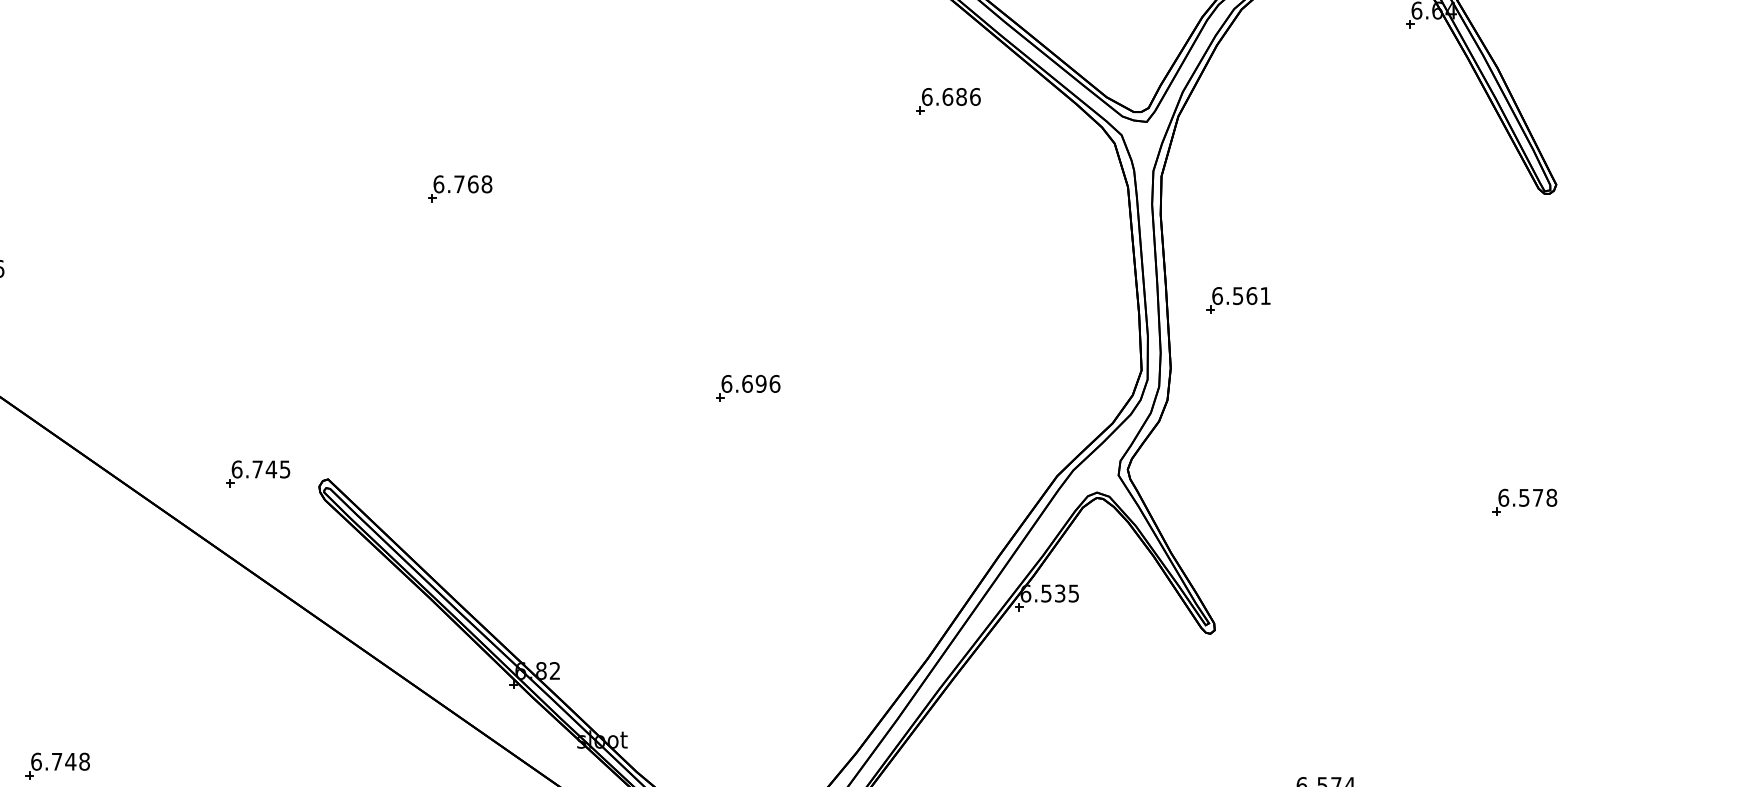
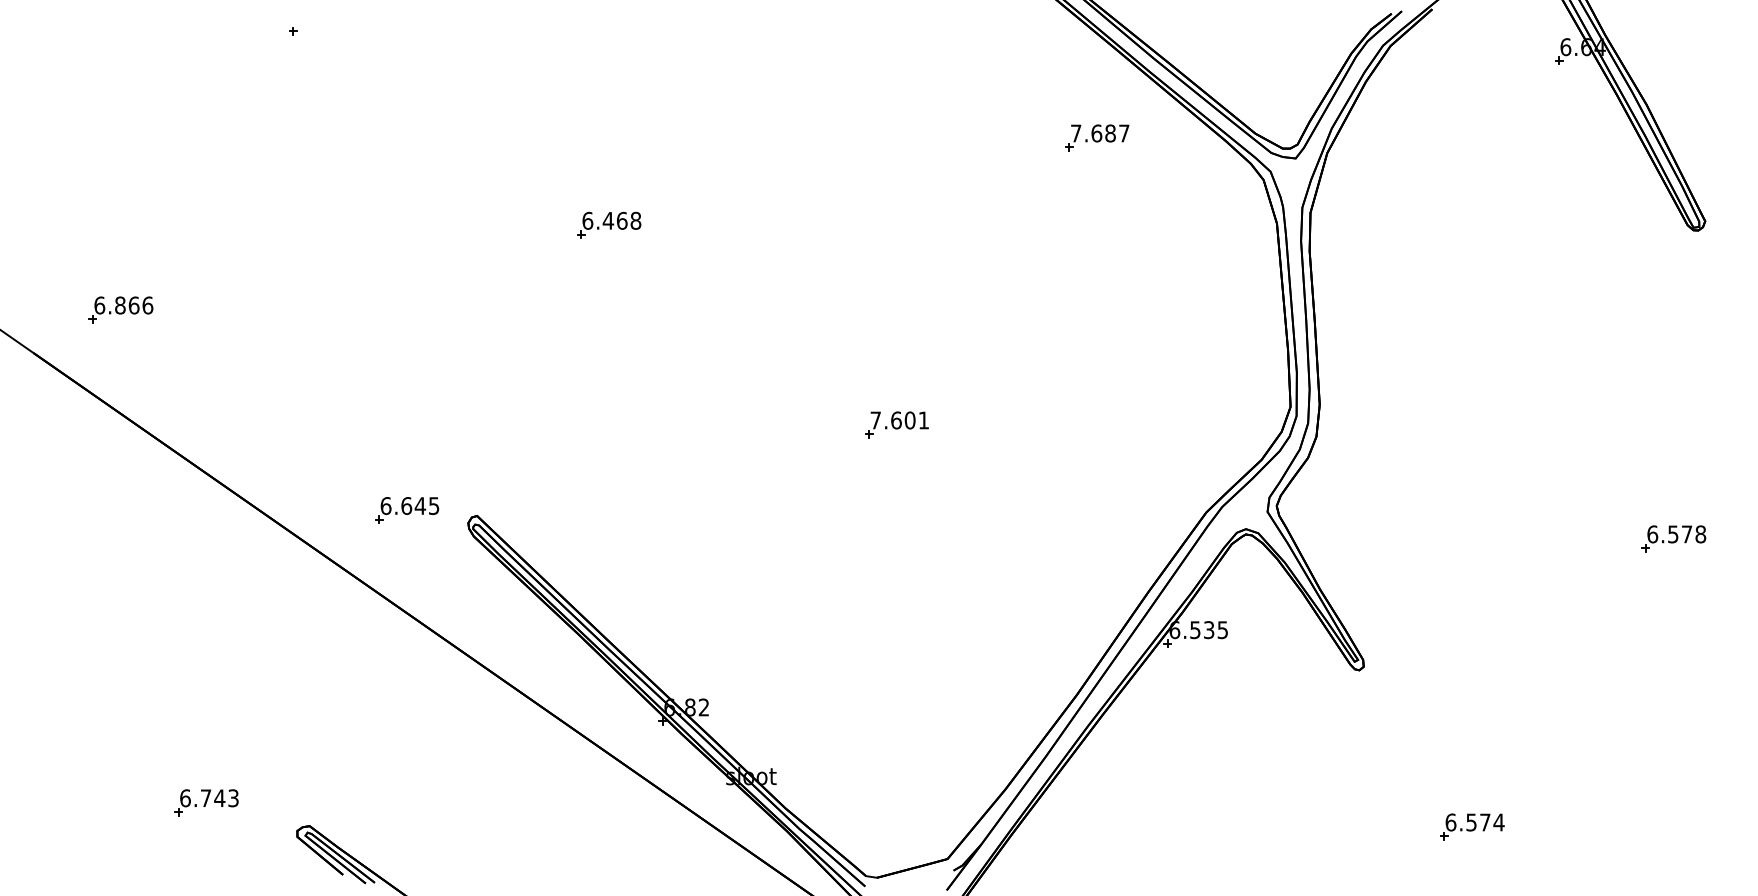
text: (950, 96) -> (1099, 133), 6.686 -> 7.687
text: (459, 183) -> (608, 220), 6.768 -> 6.468
part: (1238, 299) -> (1387, 336), removed
text: (750, 383) -> (899, 420), 6.696 -> 7.601
text: (257, 468) -> (406, 505), 6.745 -> 6.645
text: (84, 761) -> (233, 798), 6.748 -> 6.743

